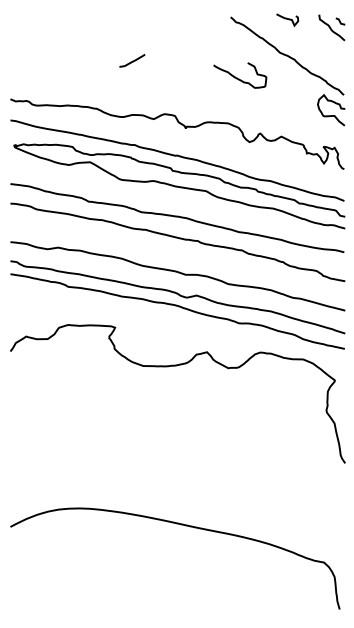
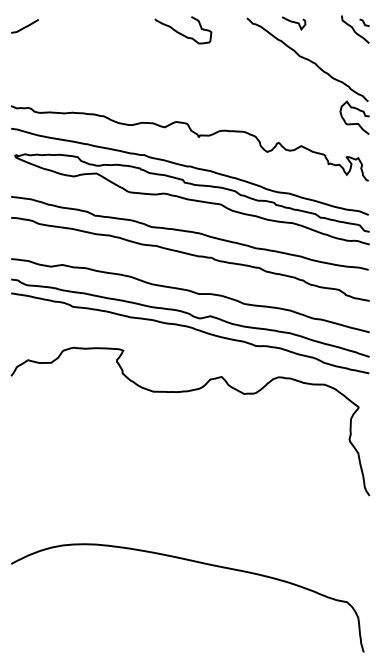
curve: (287, 19) -> (293, 22), moved
curve: (132, 60) -> (25, 26), moved
curve: (239, 78) -> (182, 33), moved

